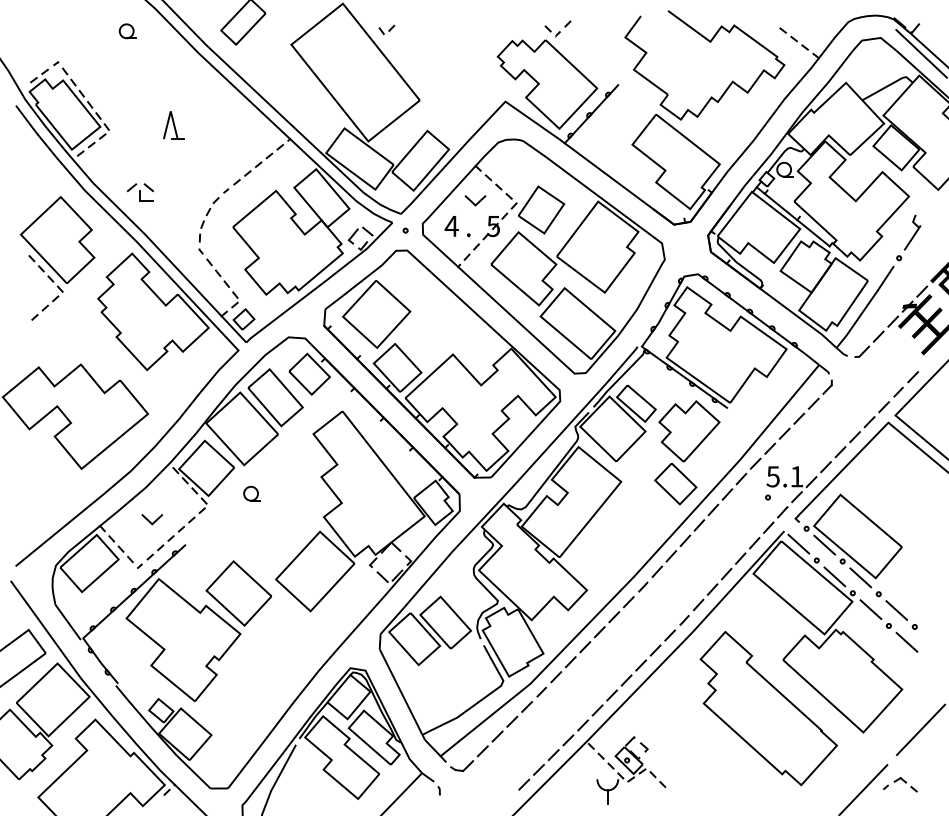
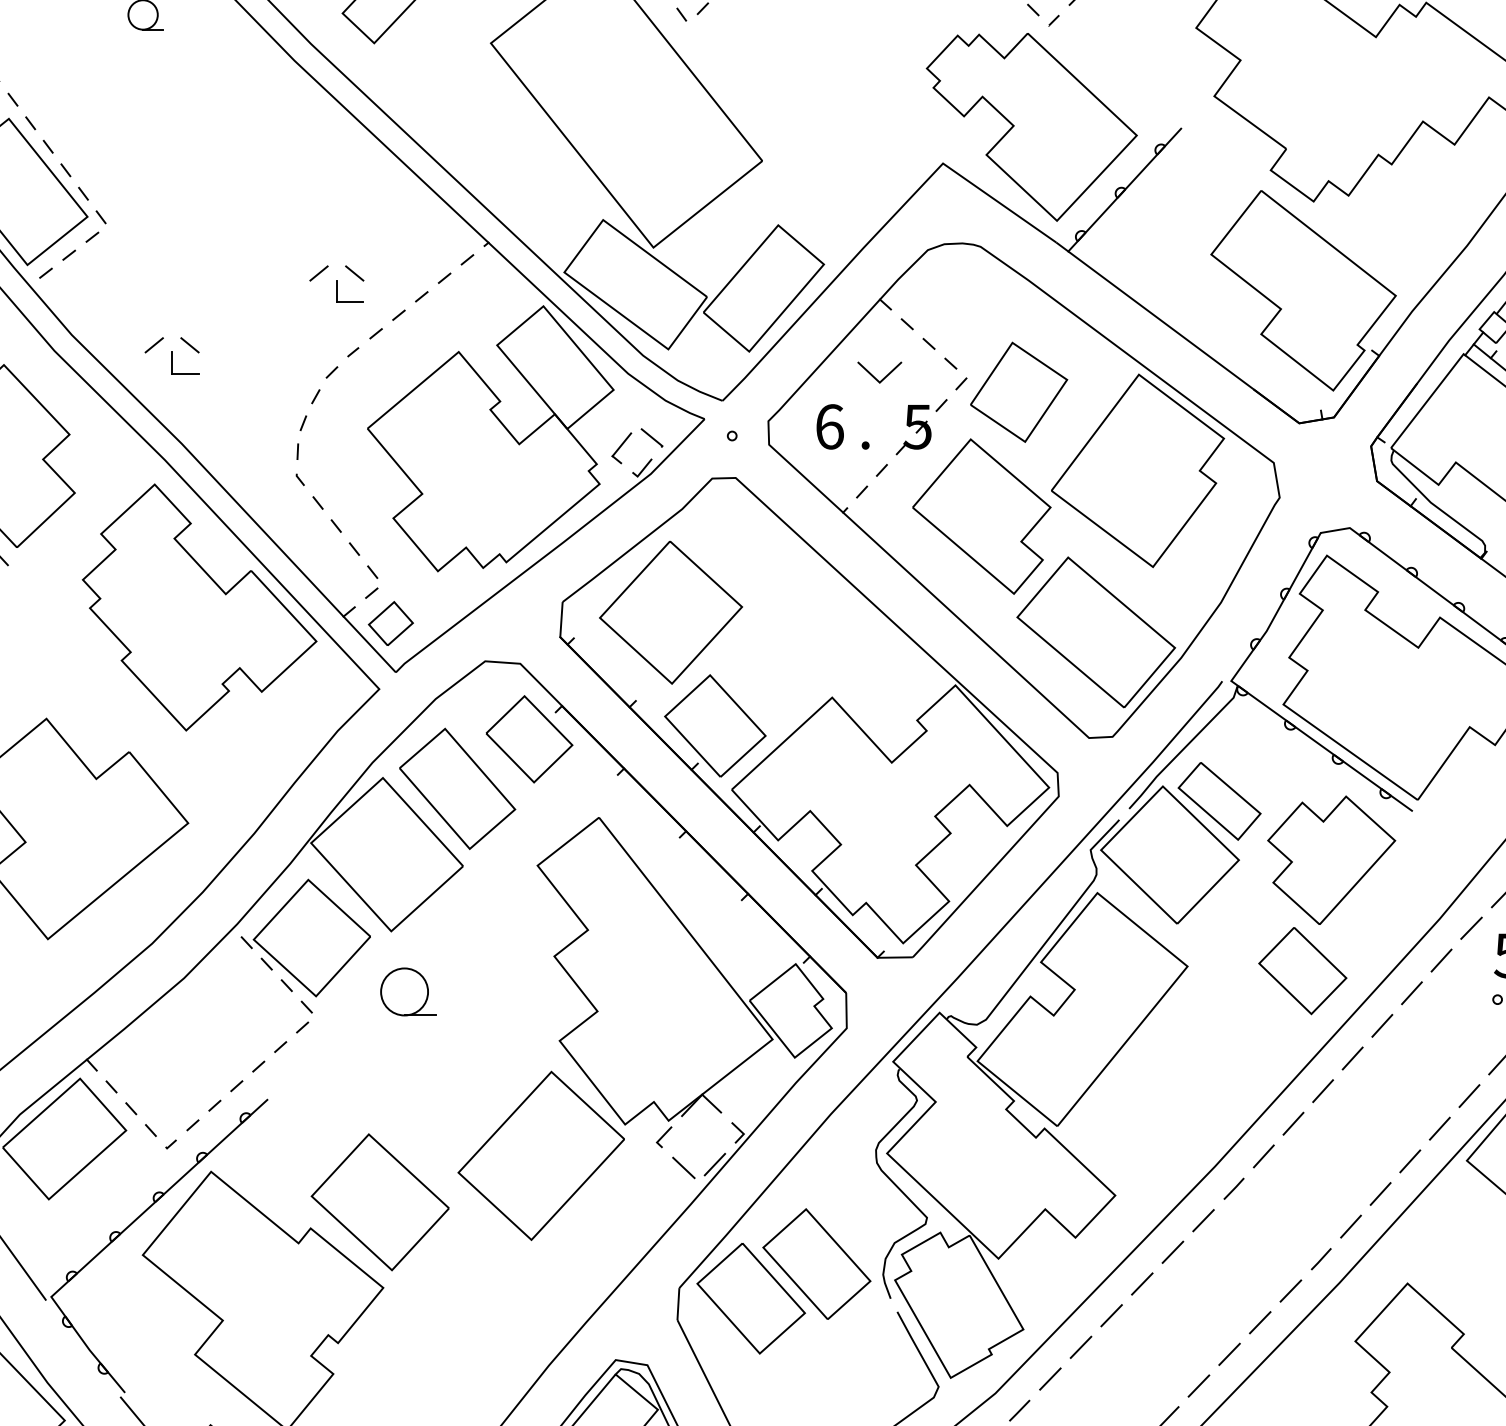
part: (173, 125) -> (241, 213), removed
part: (218, 158) -> (336, 283), added
text: (451, 226) -> (829, 427), 4 -> 6
part: (251, 493) -> (406, 991), size x1.6
line: (154, 520) -> (201, 1048), removed

